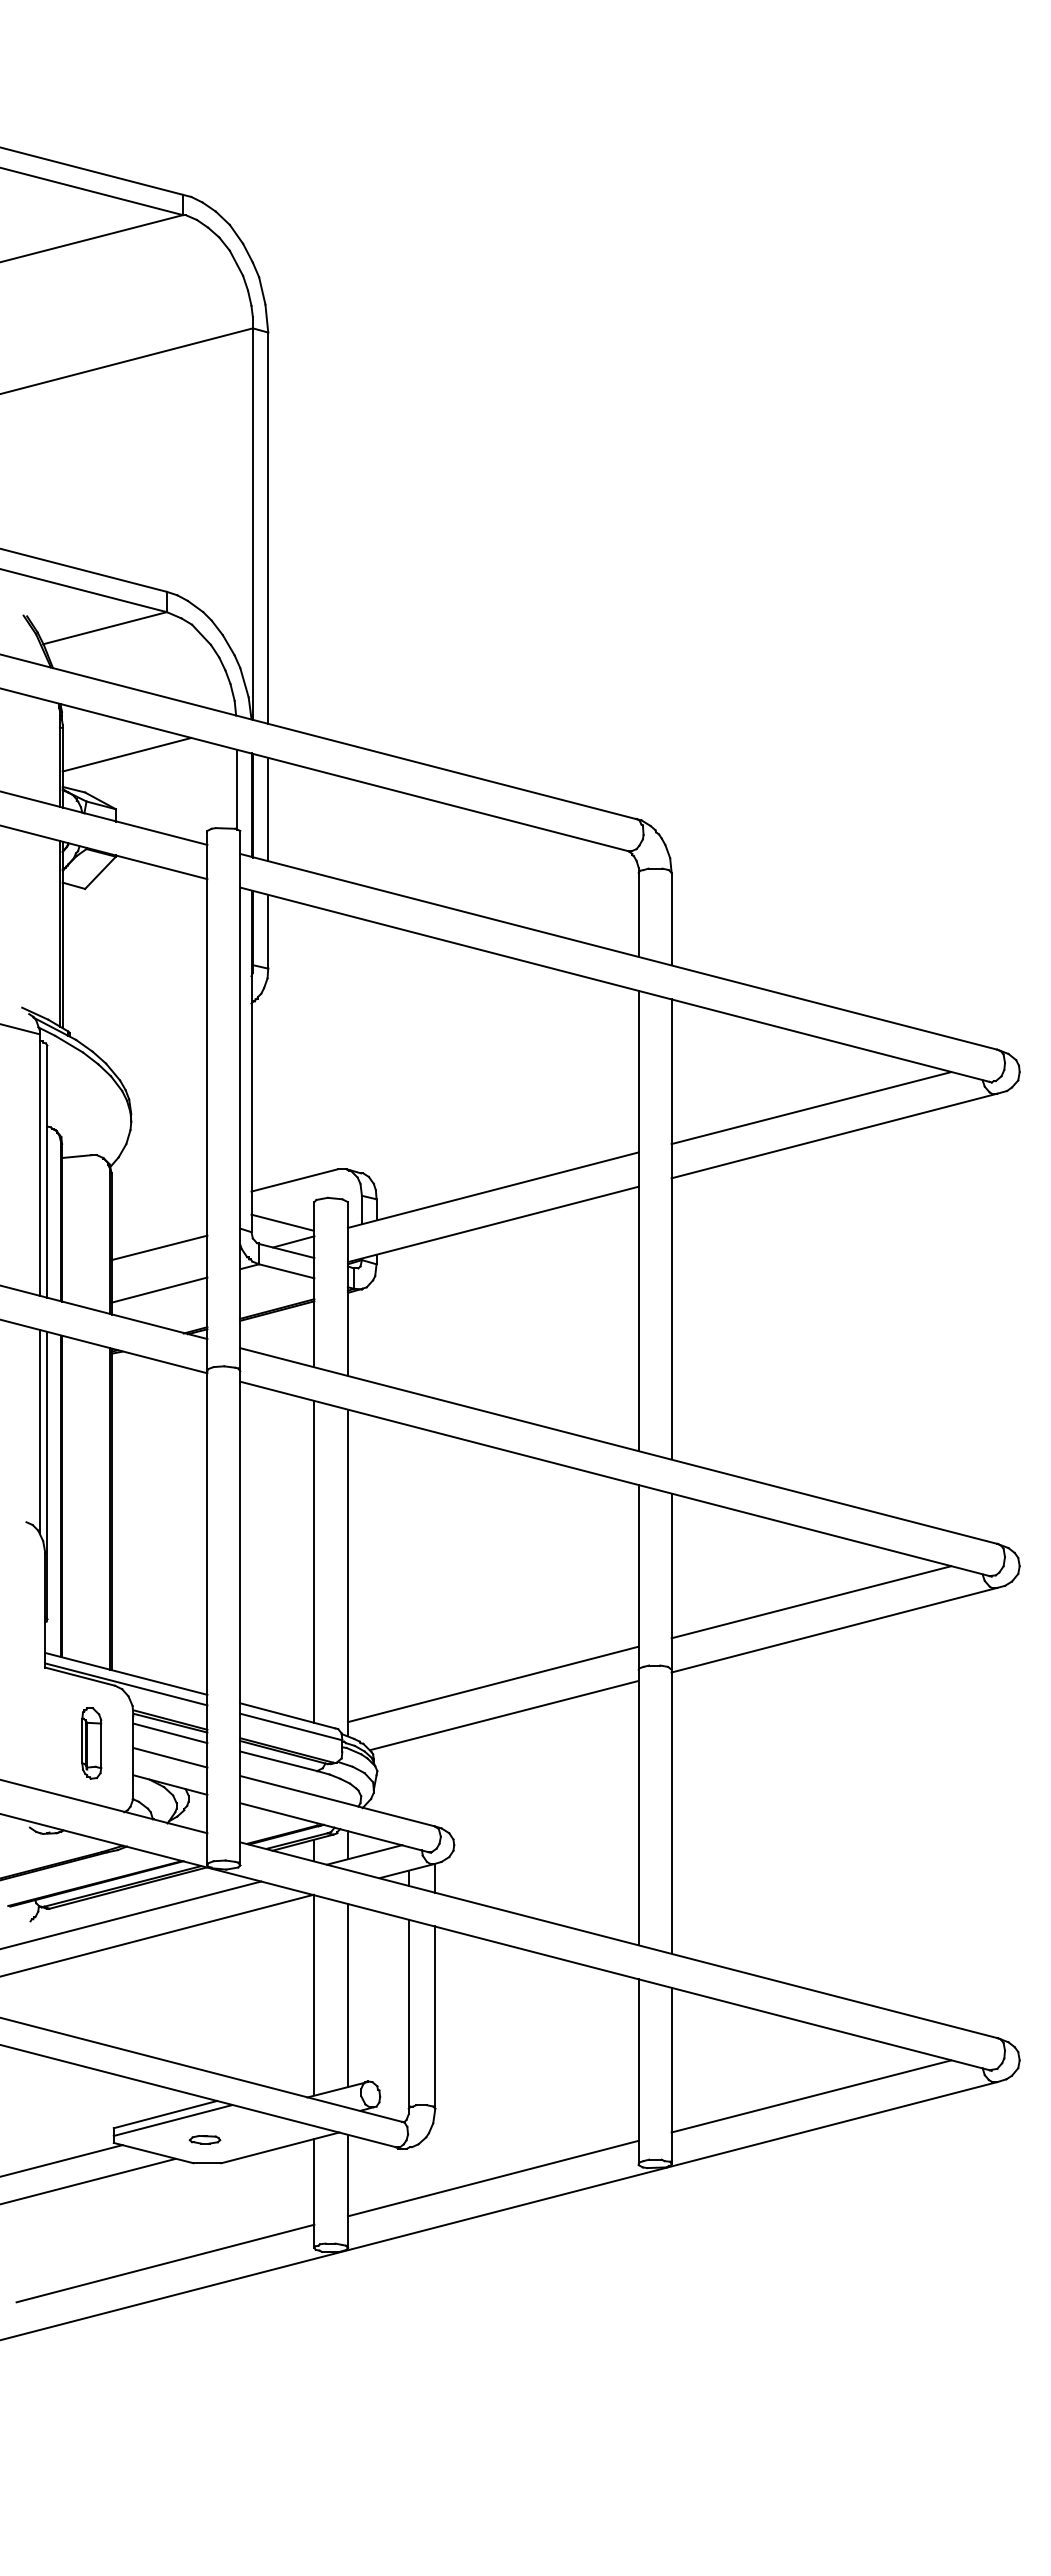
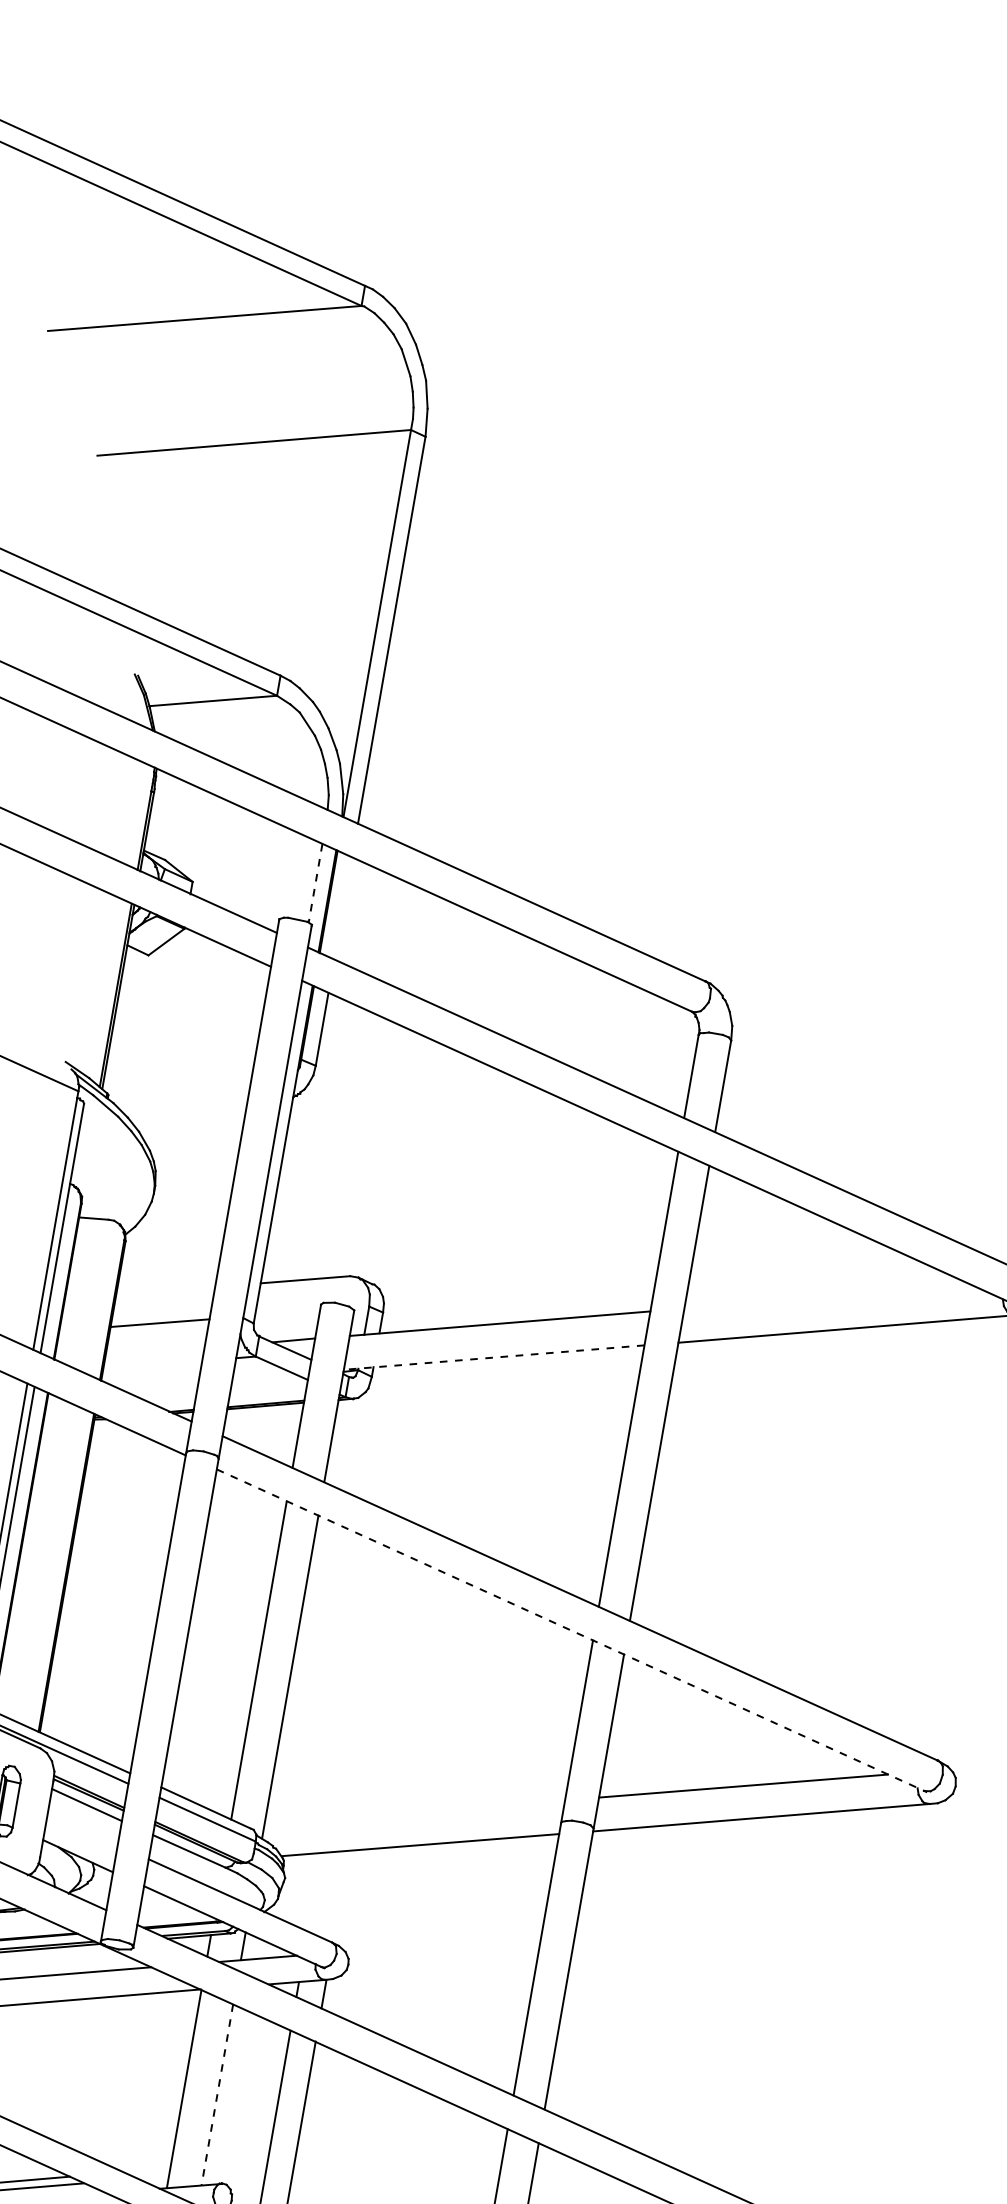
line: (126, 754) -> (212, 829), removed
line: (236, 789) -> (315, 883), solid -> dashed
line: (268, 808) -> (343, 907), removed
line: (811, 1108) -> (828, 1297), removed
line: (282, 1222) -> (286, 1319), removed
line: (492, 1224) -> (493, 1357), solid -> dashed
line: (159, 1289) -> (152, 1364), removed
line: (615, 1479) -> (570, 1630), solid -> dashed
line: (492, 1684) -> (413, 1812), removed
line: (170, 1757) -> (82, 1828), removed
line: (347, 1995) -> (216, 2094), solid -> dashed

